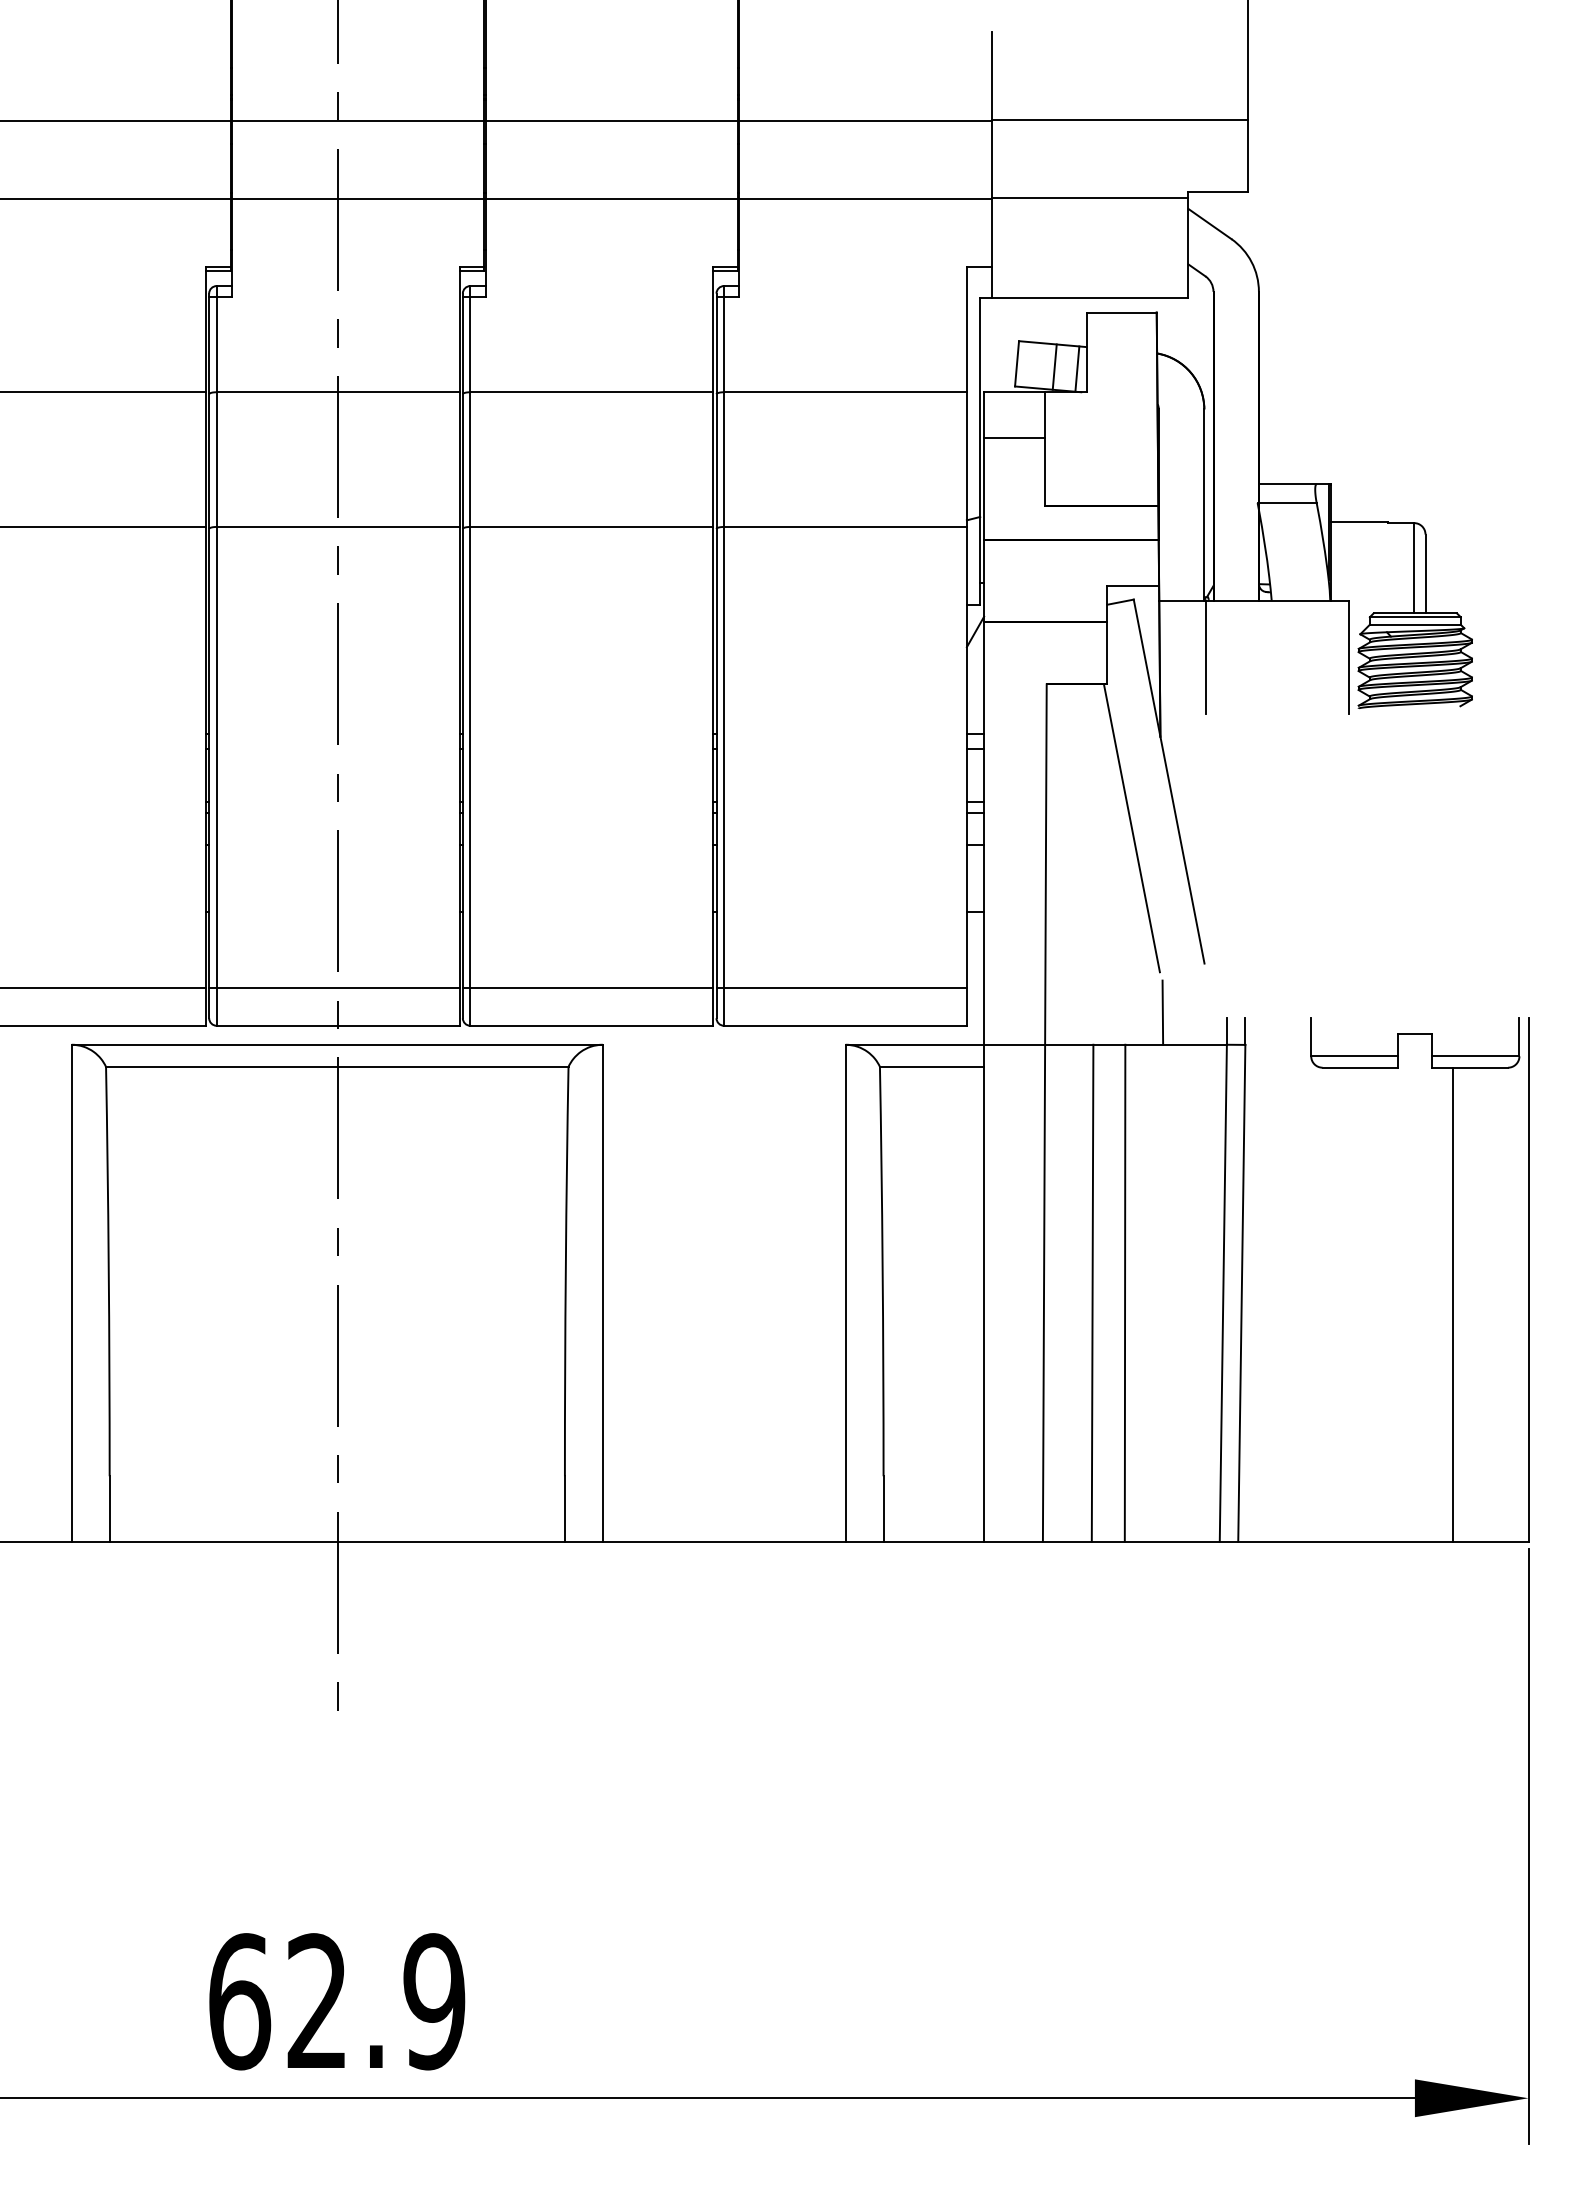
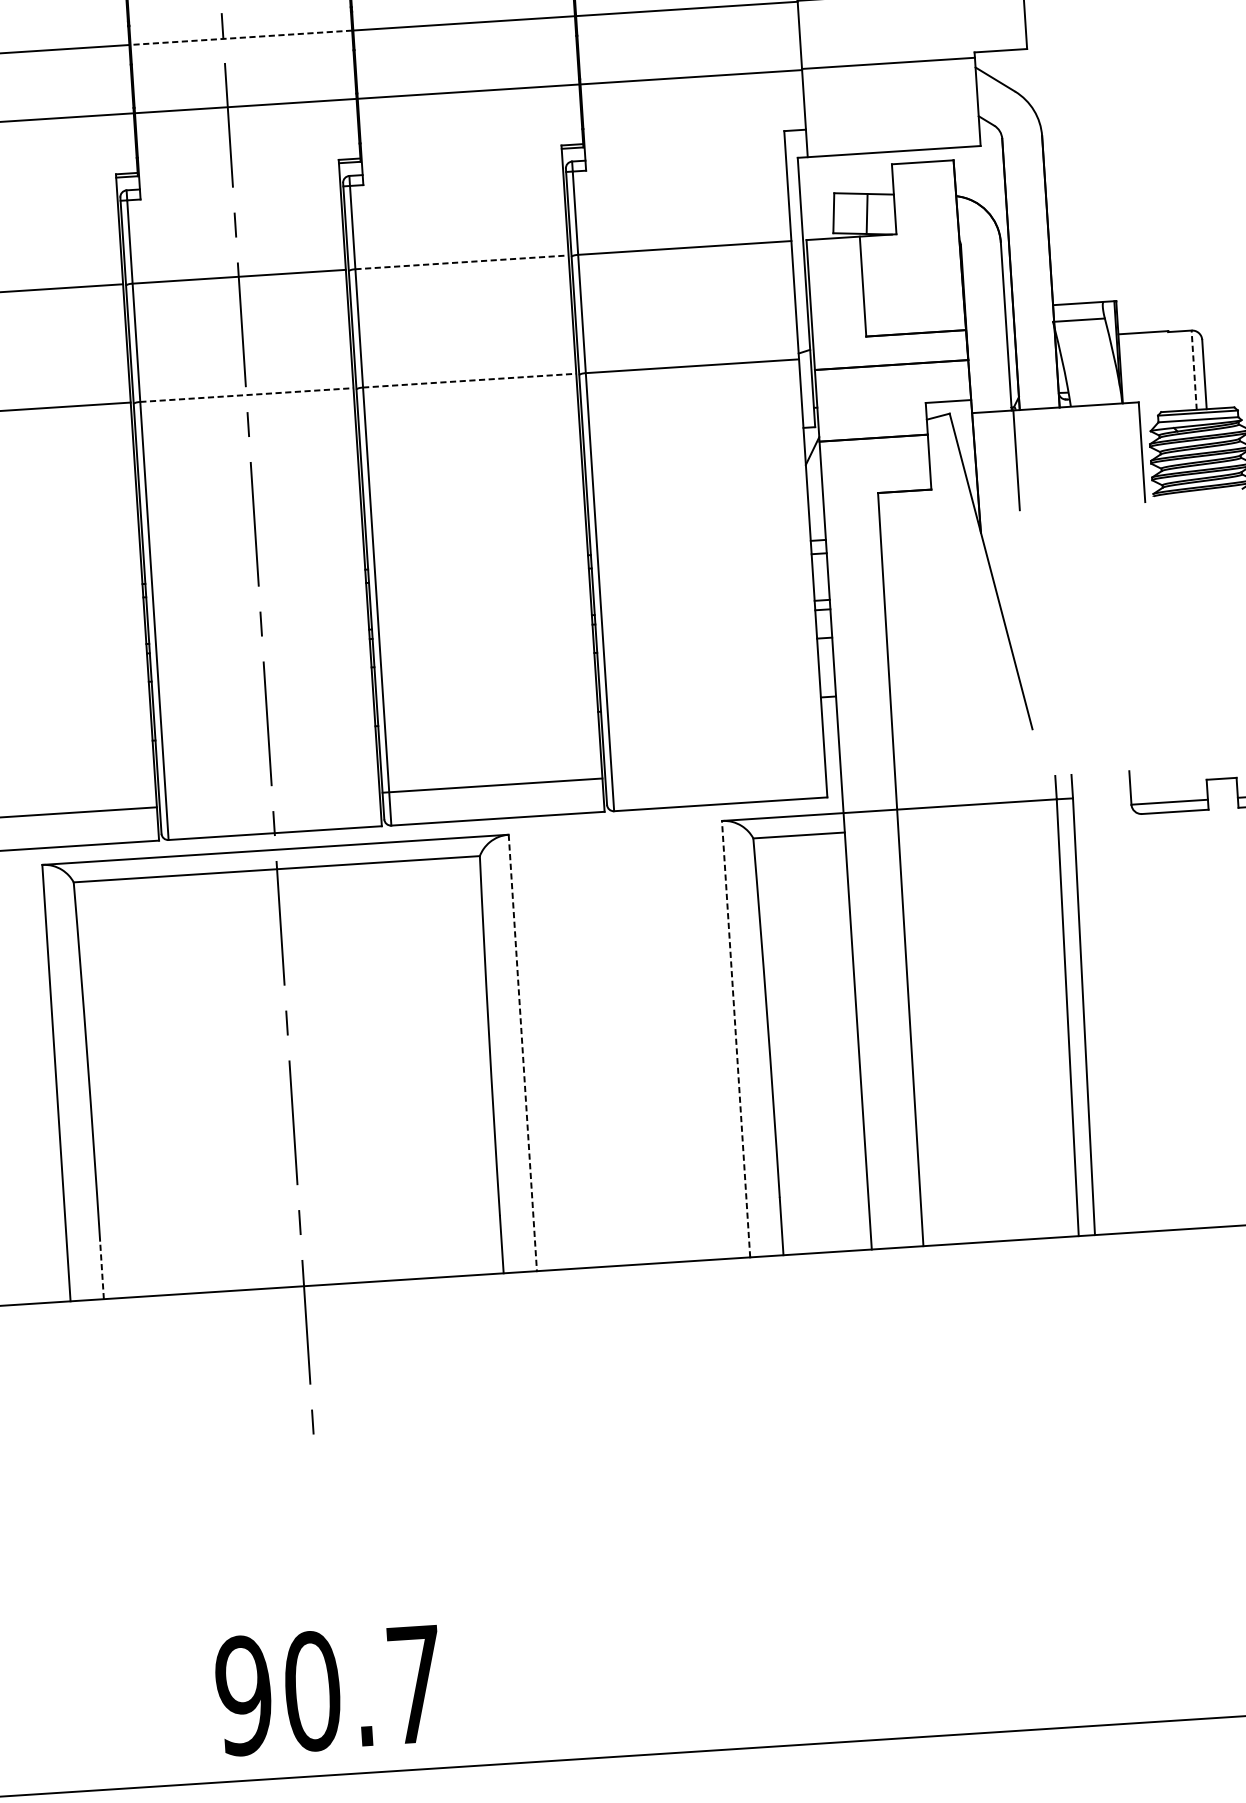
line: (357, 121) -> (240, 37), solid -> dashed
line: (1077, 368) -> (887, 213), removed
line: (592, 392) -> (462, 262), solid -> dashed
line: (1014, 437) -> (835, 278), removed
line: (338, 526) -> (247, 394), solid -> dashed
line: (592, 526) -> (470, 380), solid -> dashed
line: (1414, 567) -> (1194, 369), solid -> dashed
line: (1131, 828) -> (960, 614), removed
line: (334, 987) -> (269, 799), removed
line: (841, 987) -> (715, 770), removed
line: (1162, 1012) -> (998, 774), removed
line: (845, 1292) -> (735, 1038), solid -> dashed
line: (1092, 1292) -> (952, 1024), removed
line: (1124, 1292) -> (980, 1022), removed
line: (602, 1293) -> (522, 1053), solid -> dashed
line: (109, 1509) -> (101, 1270), solid -> dashed
text: (336, 2001) -> (329, 1690), 62.9 -> 90.7

